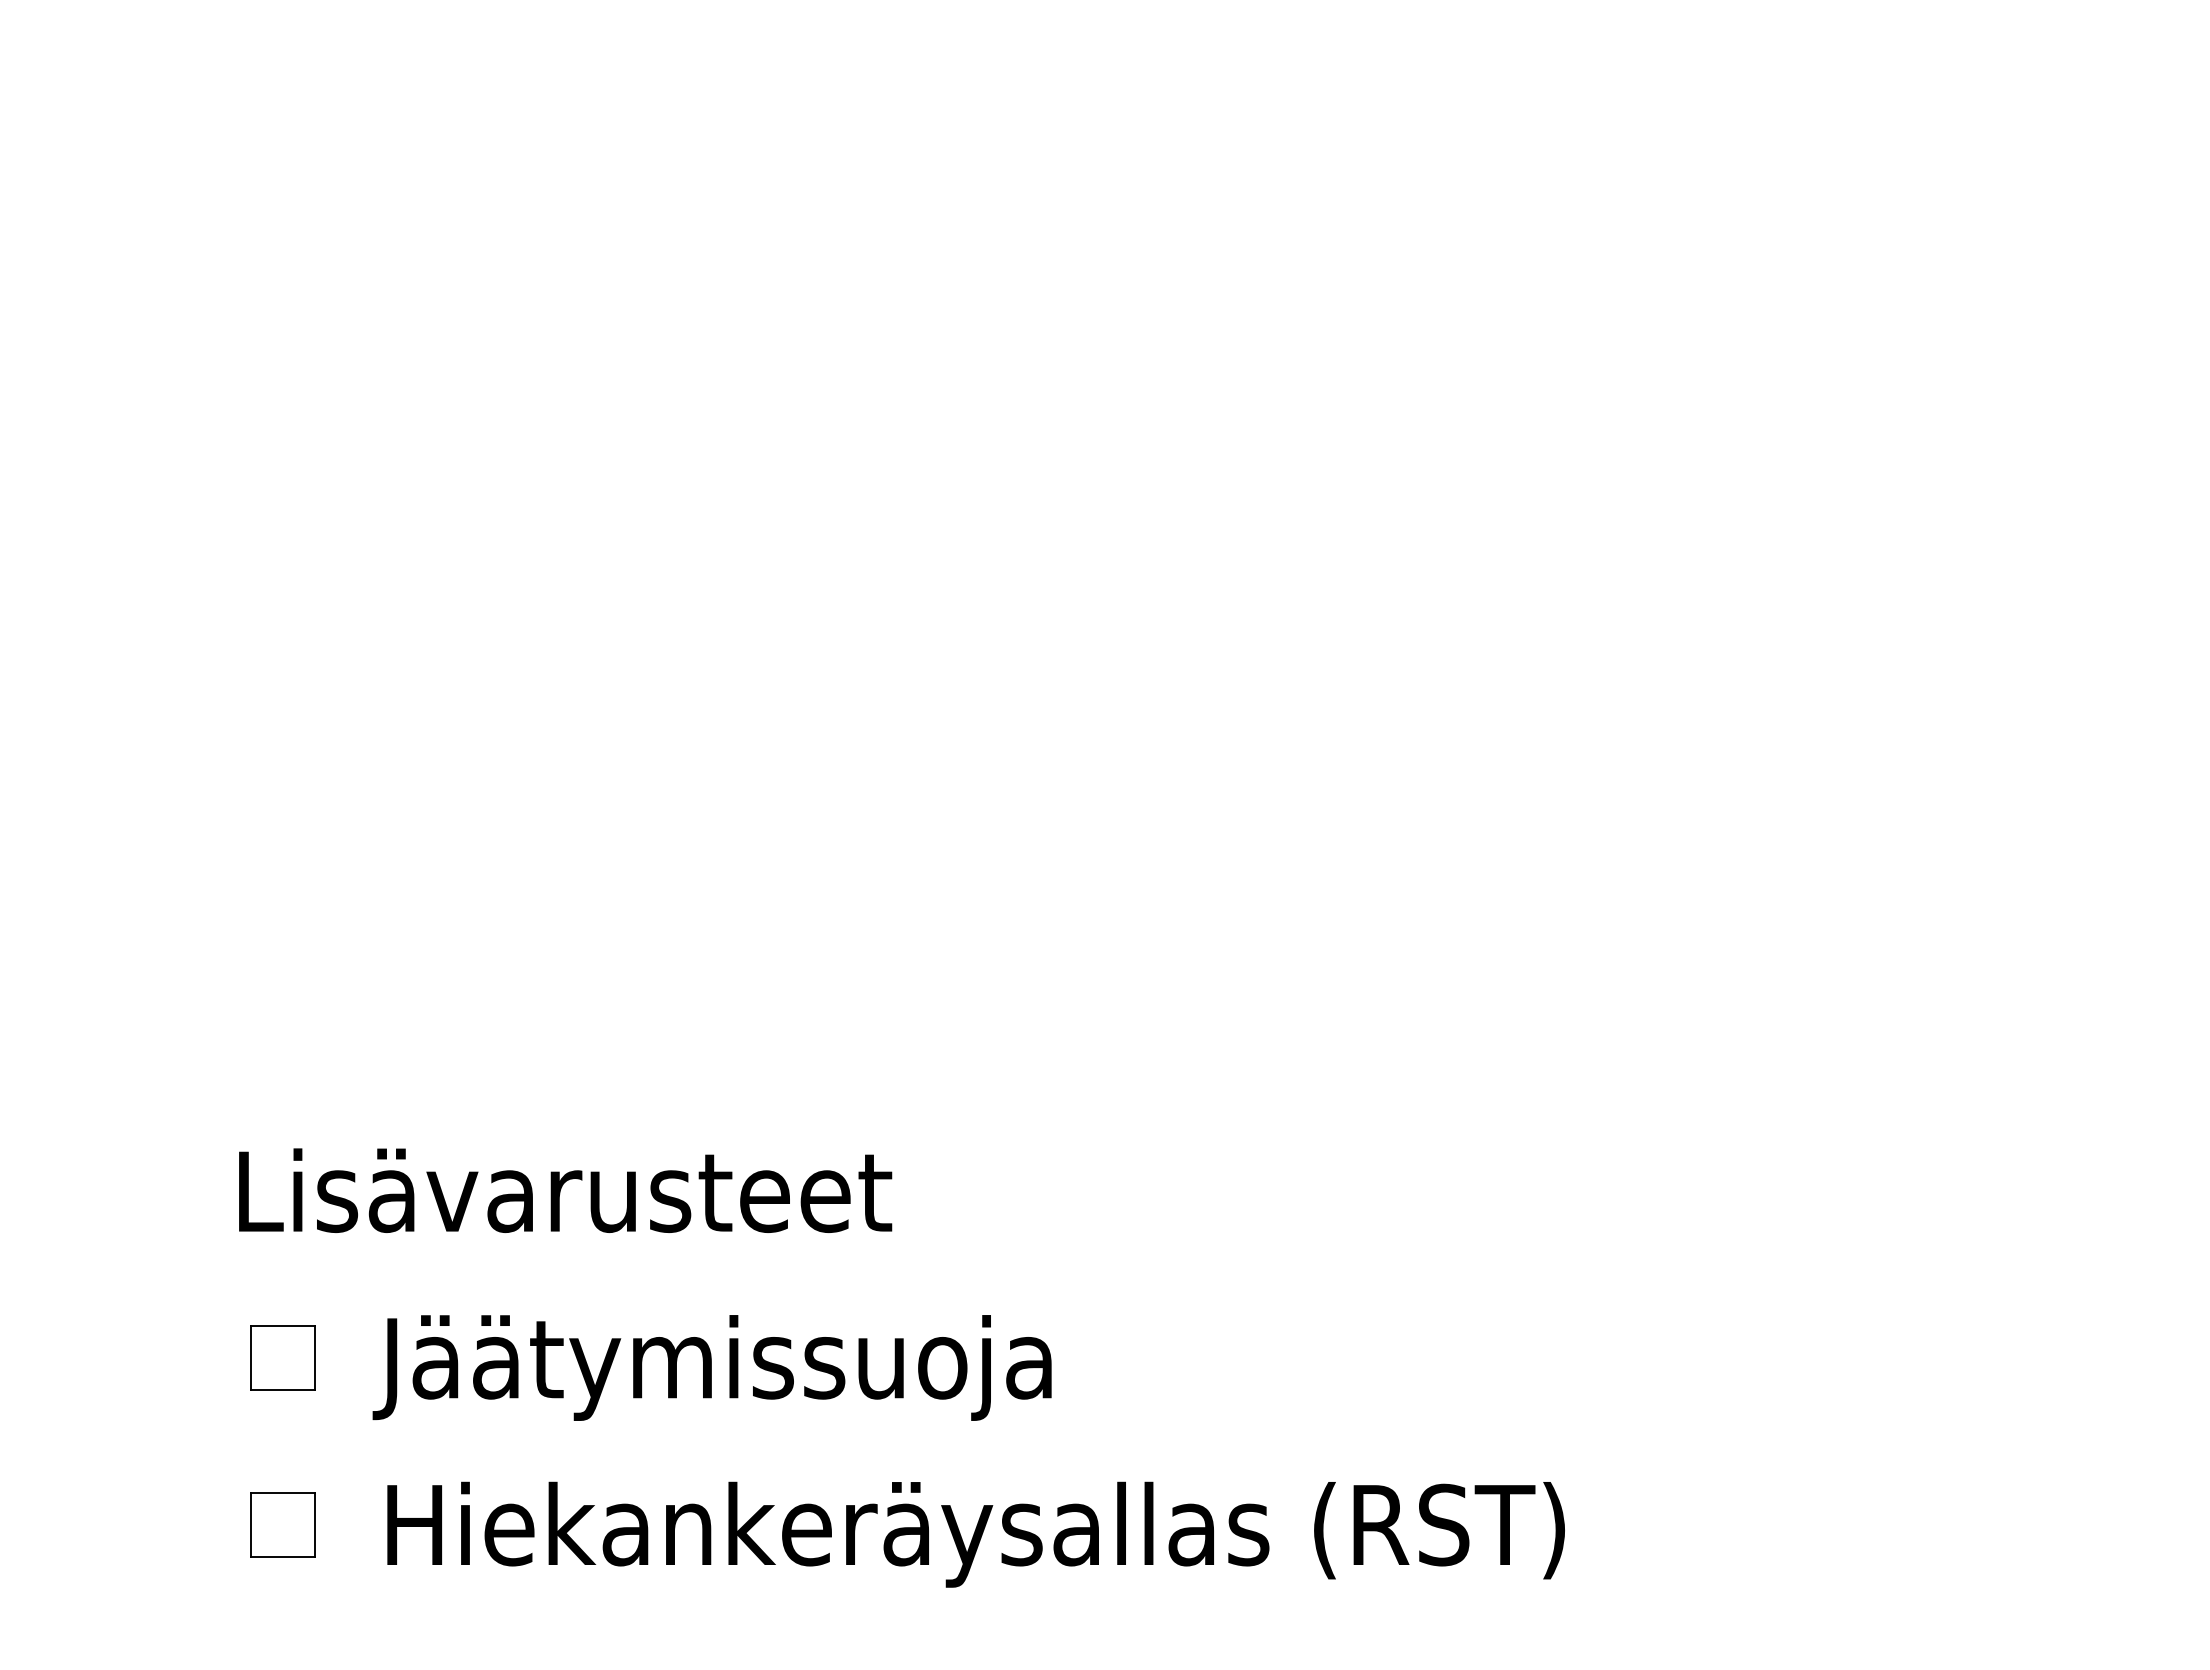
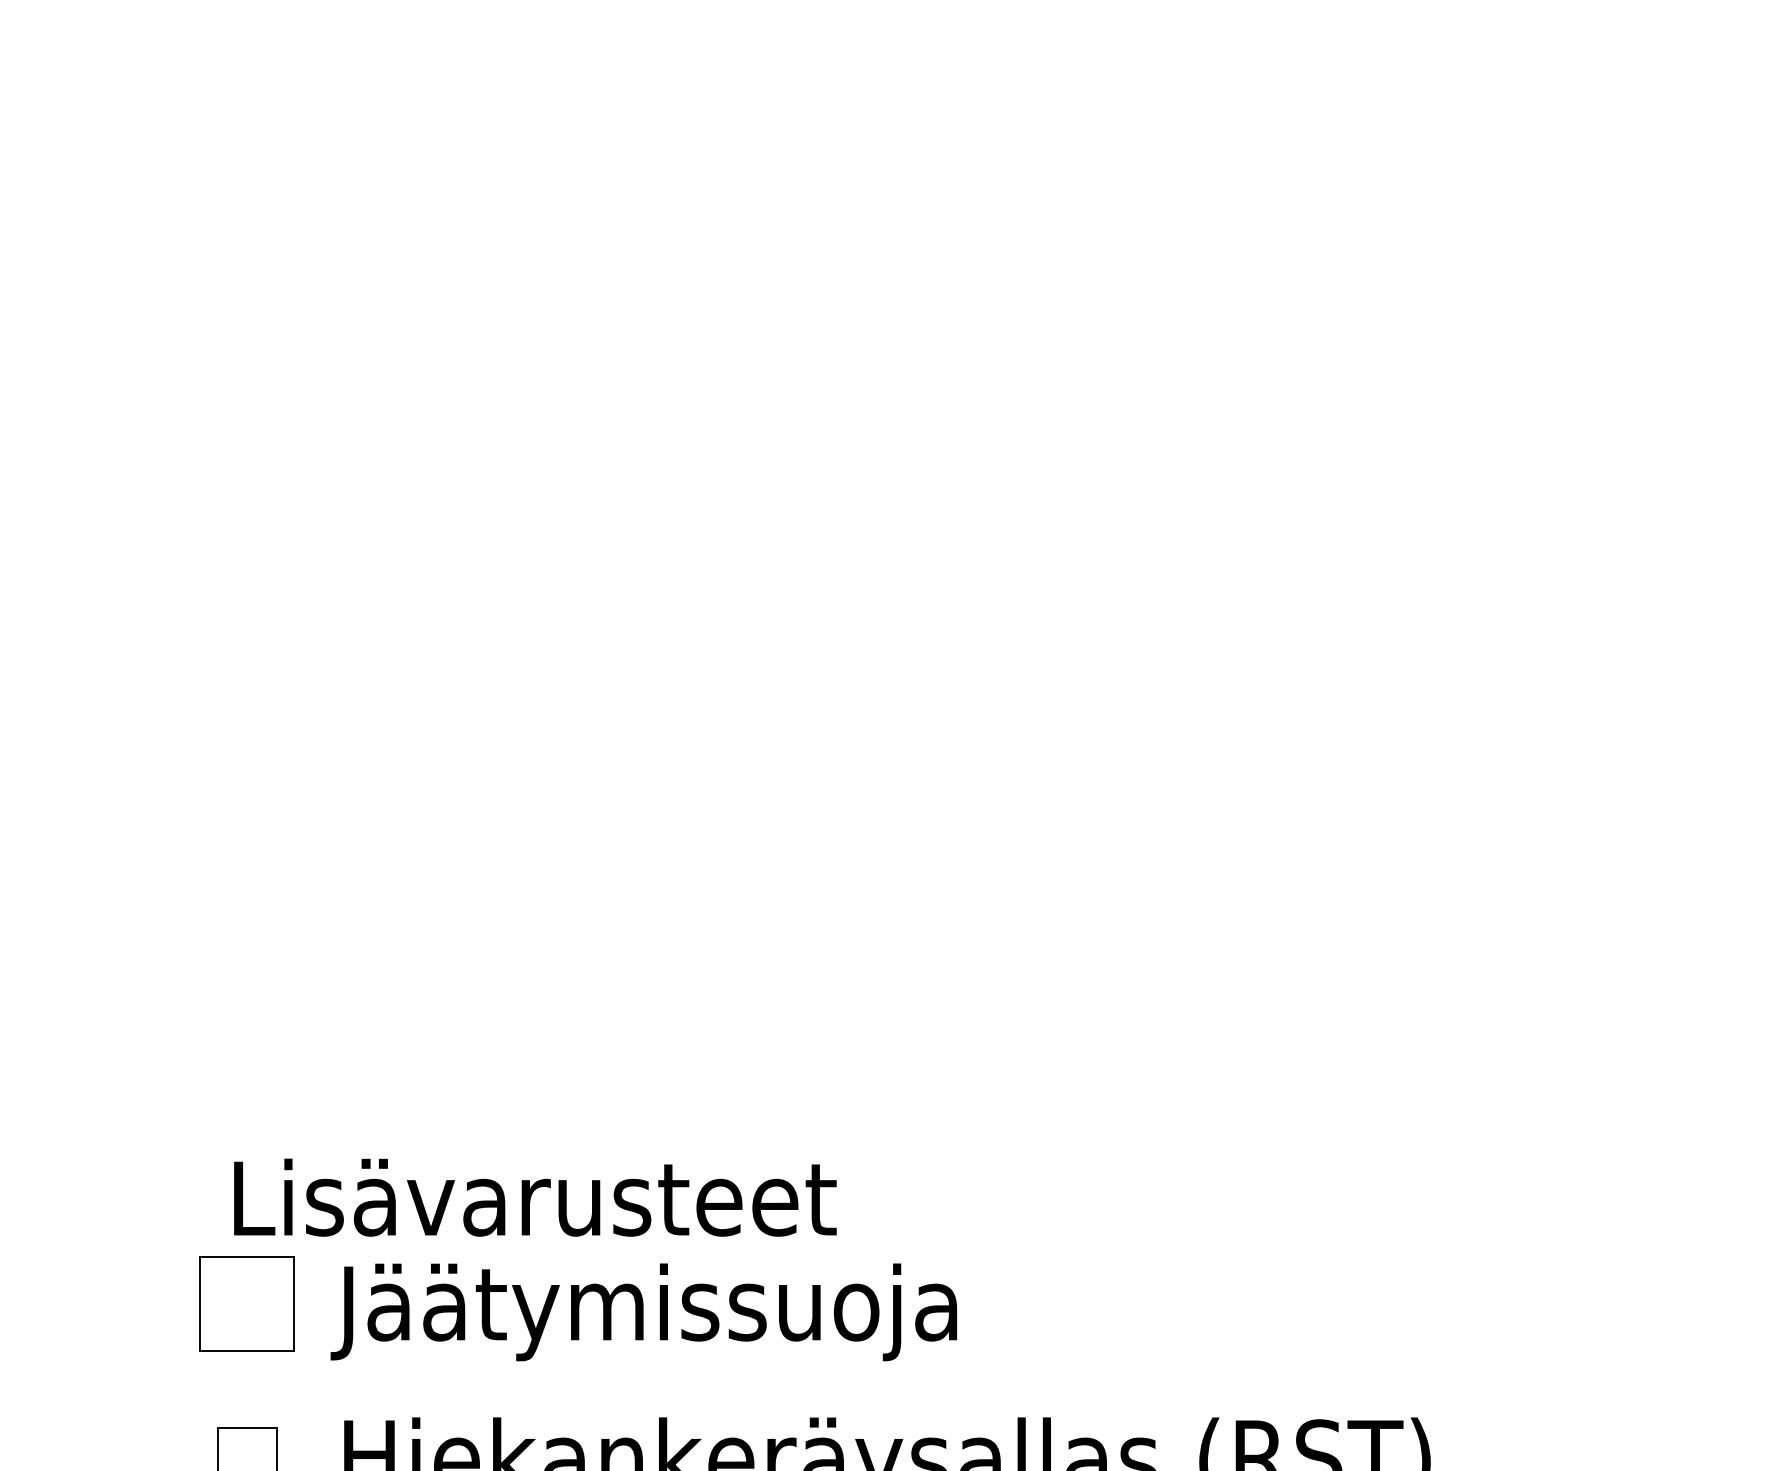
text: (565, 1190) -> (535, 1197), moved
part: (282, 1357) -> (247, 1302), size x1.6

